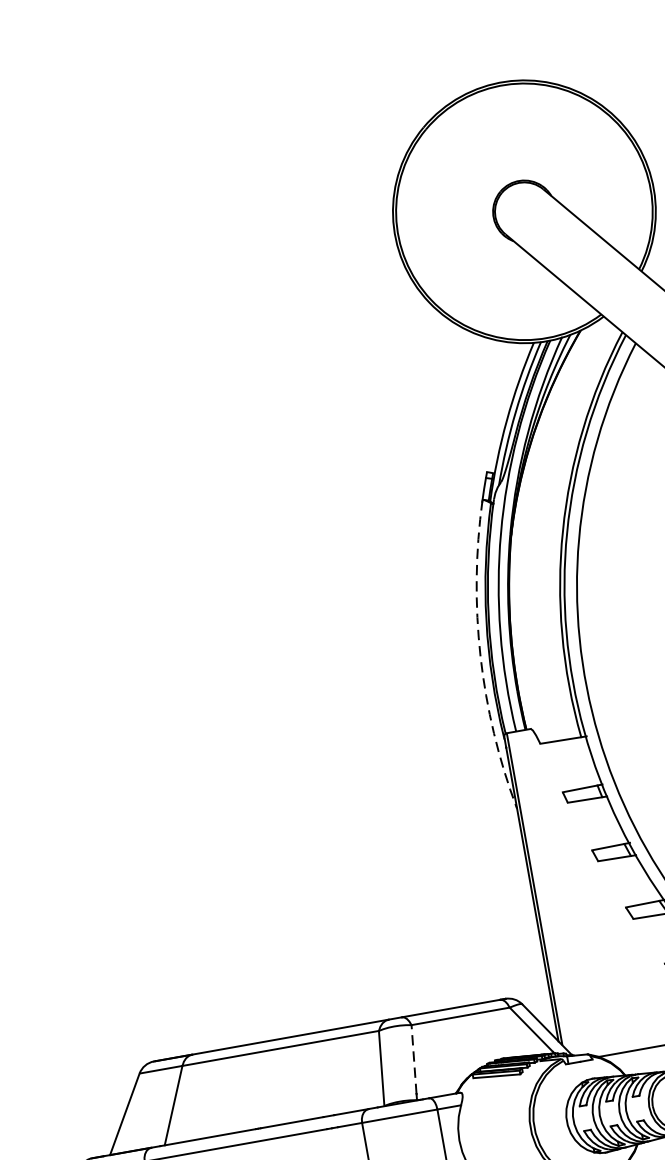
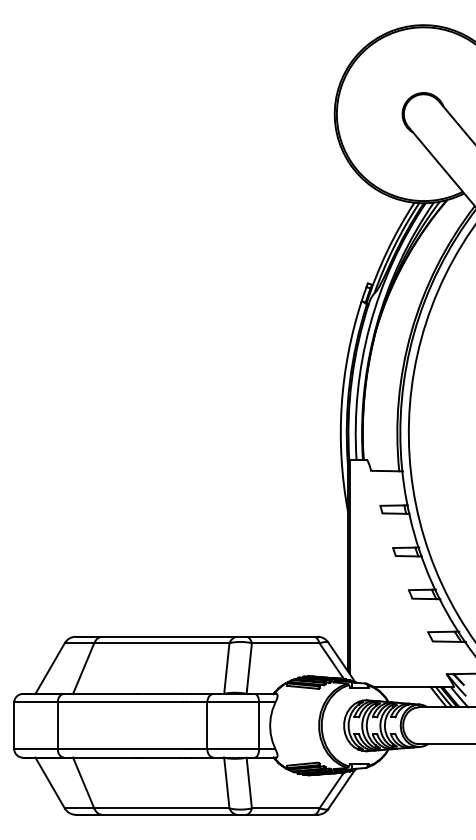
arc: (480, 656) -> (341, 405), dashed -> solid
line: (413, 1058) -> (249, 665), dashed -> solid

